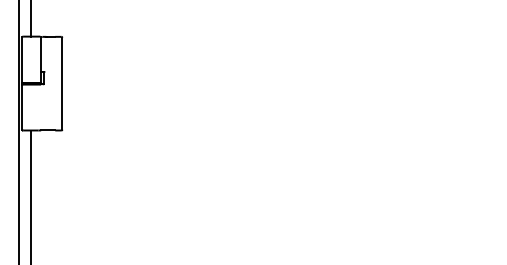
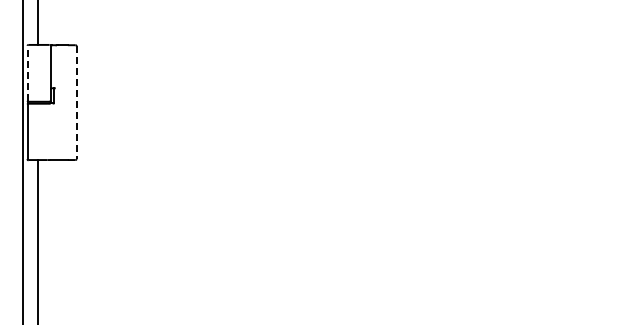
line: (22, 59) -> (27, 72), solid -> dashed
line: (62, 84) -> (76, 103), solid -> dashed

